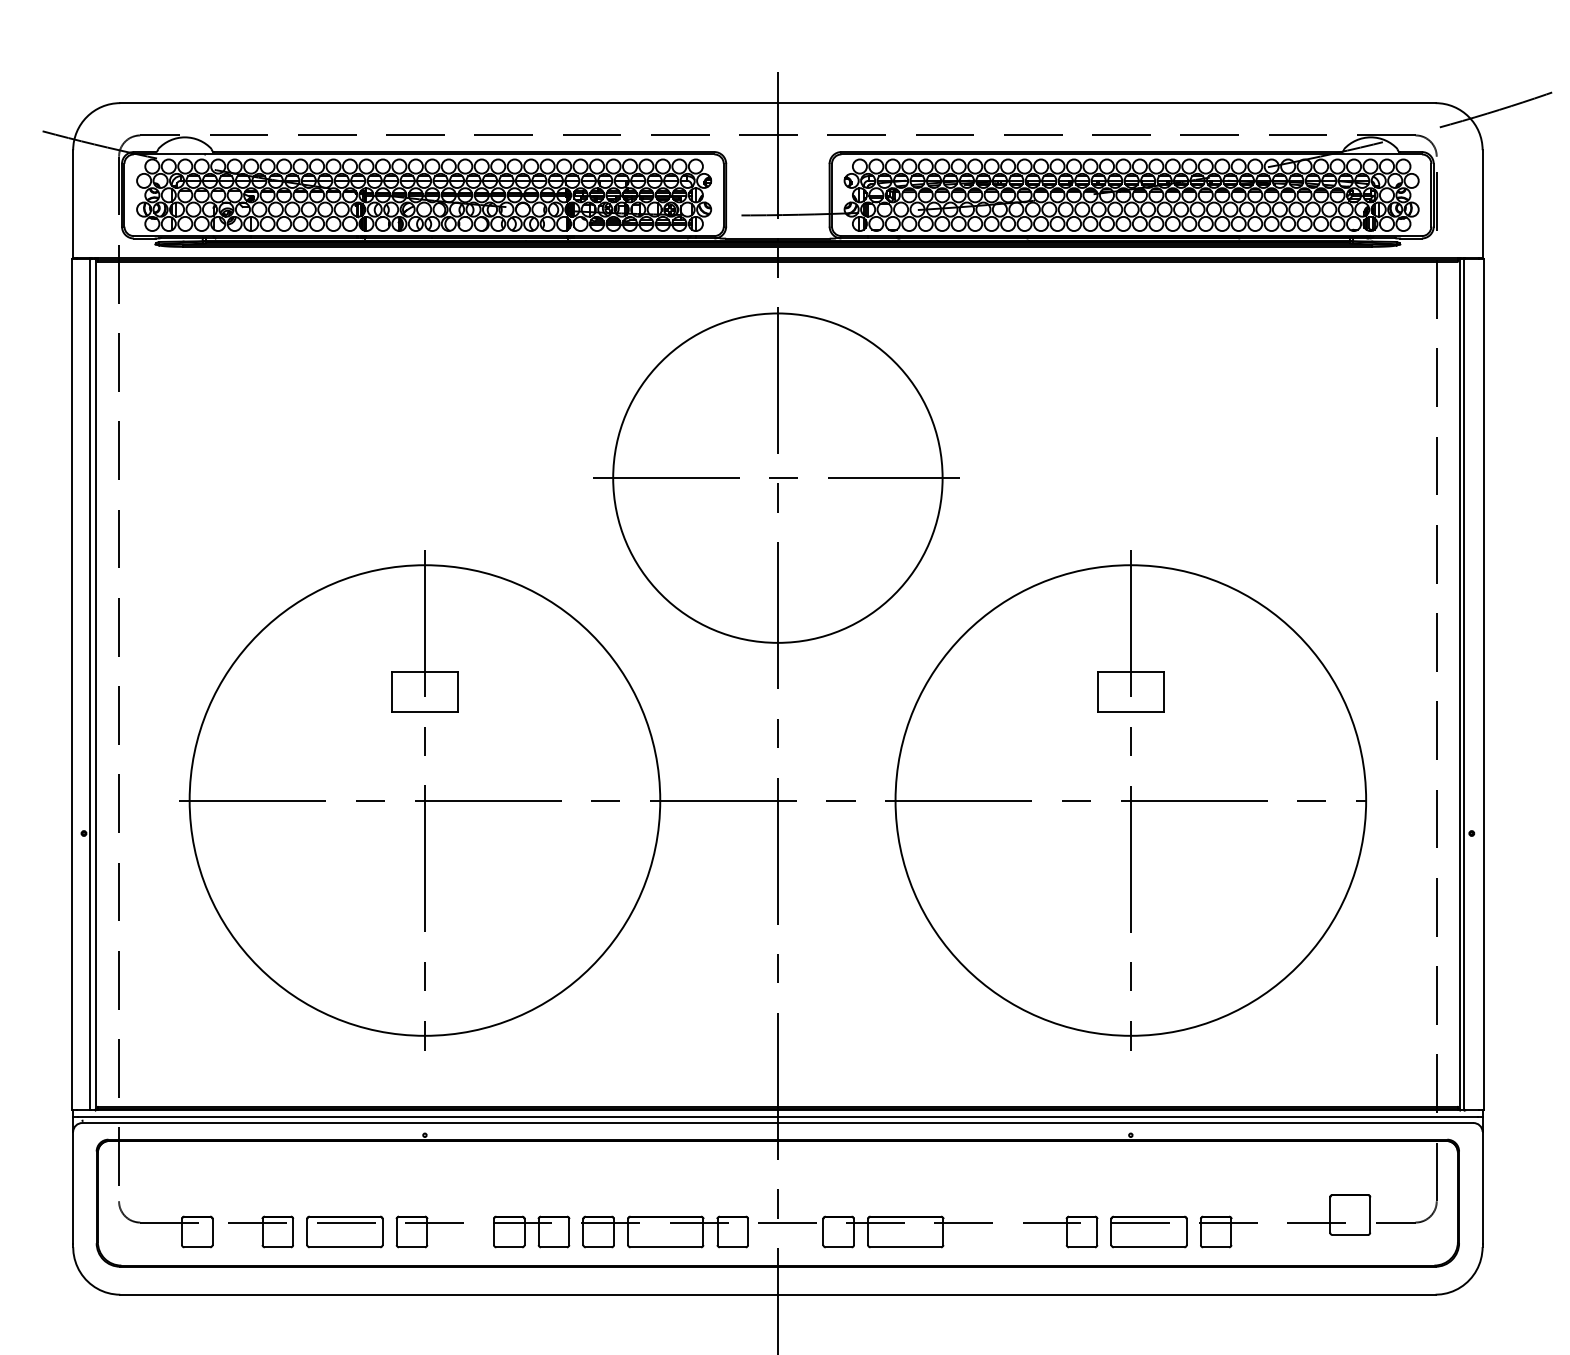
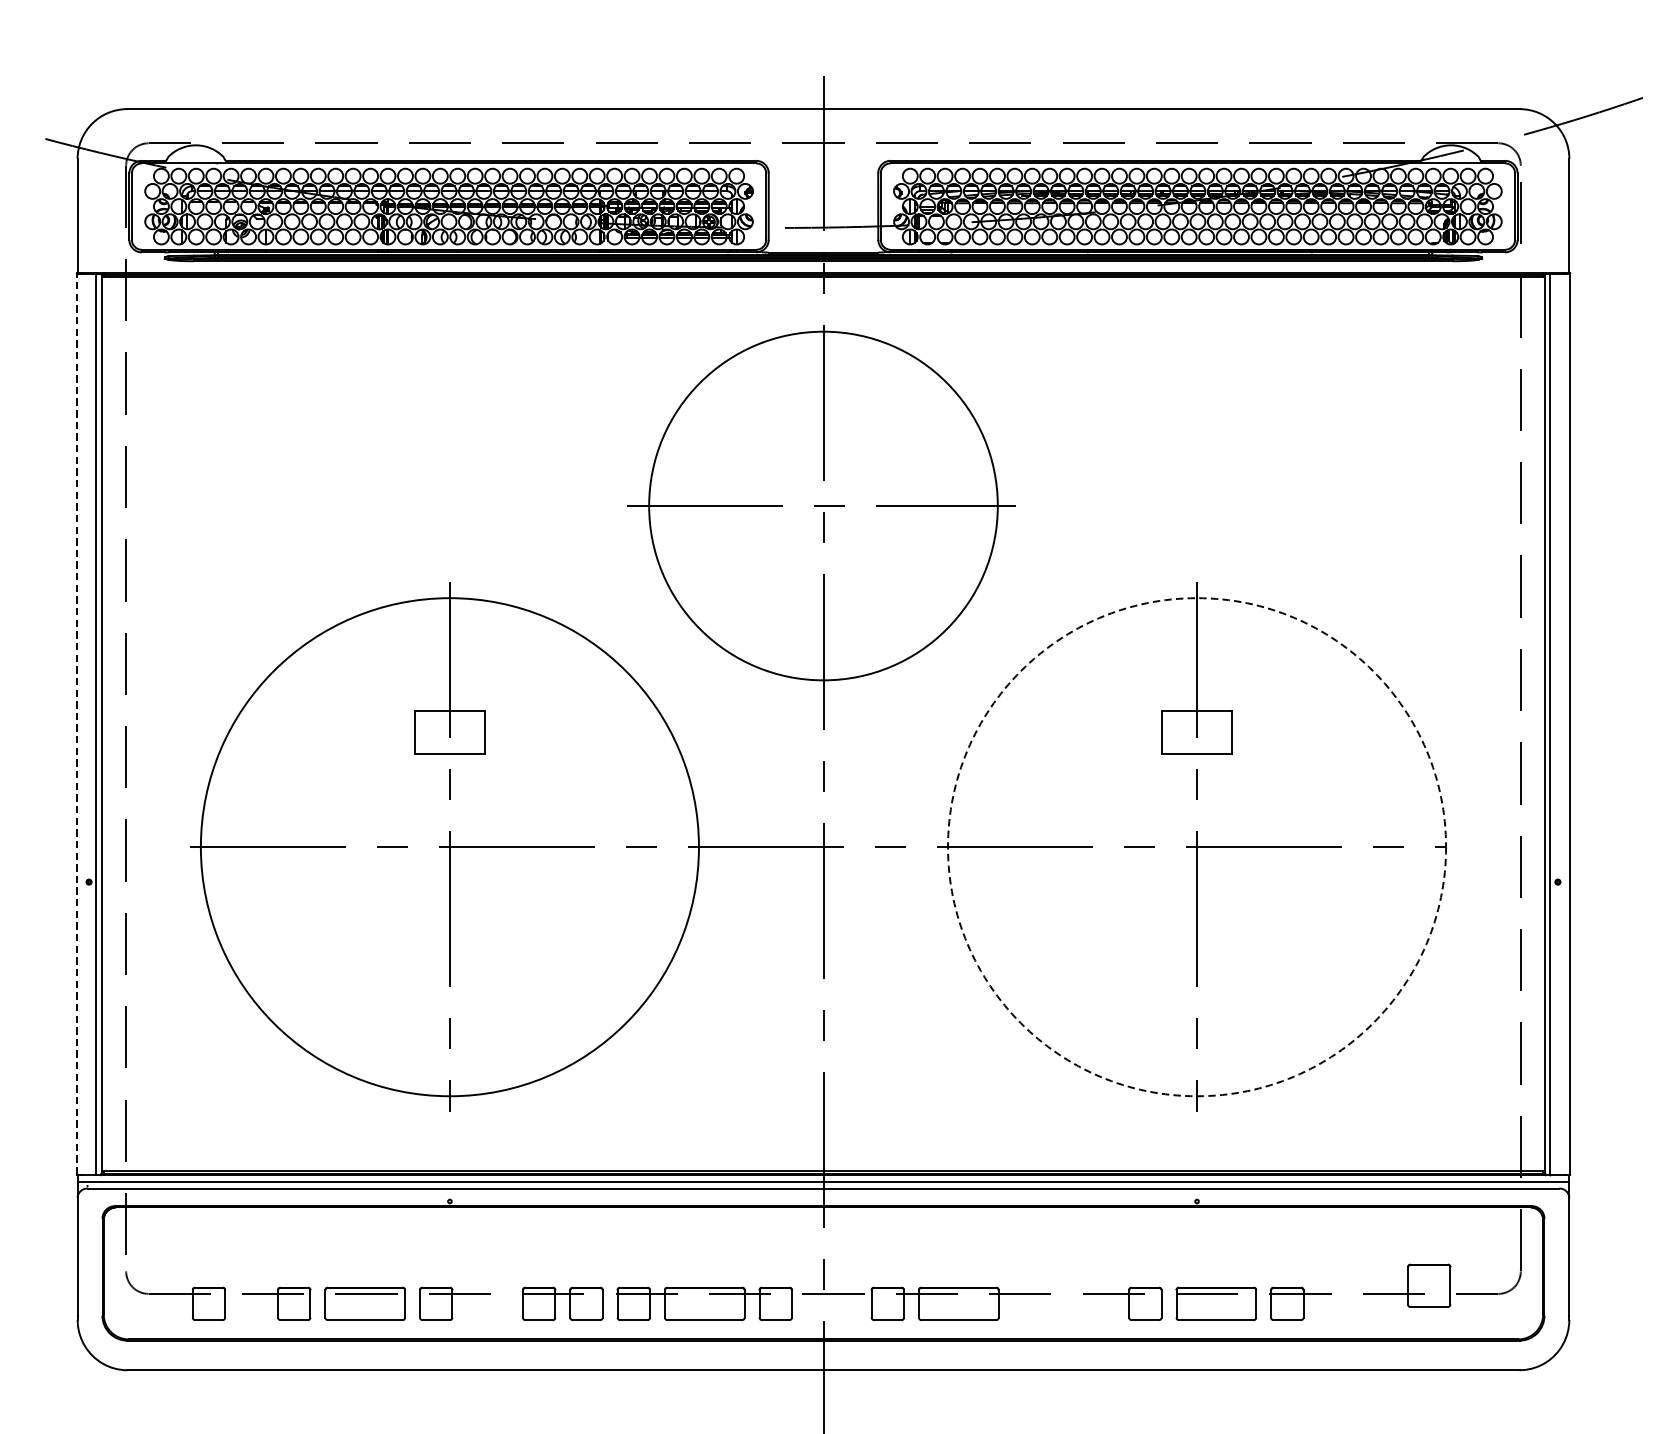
line: (72, 683) -> (76, 723), solid -> dashed
circle: (1130, 800) -> (1196, 847), solid -> dashed

